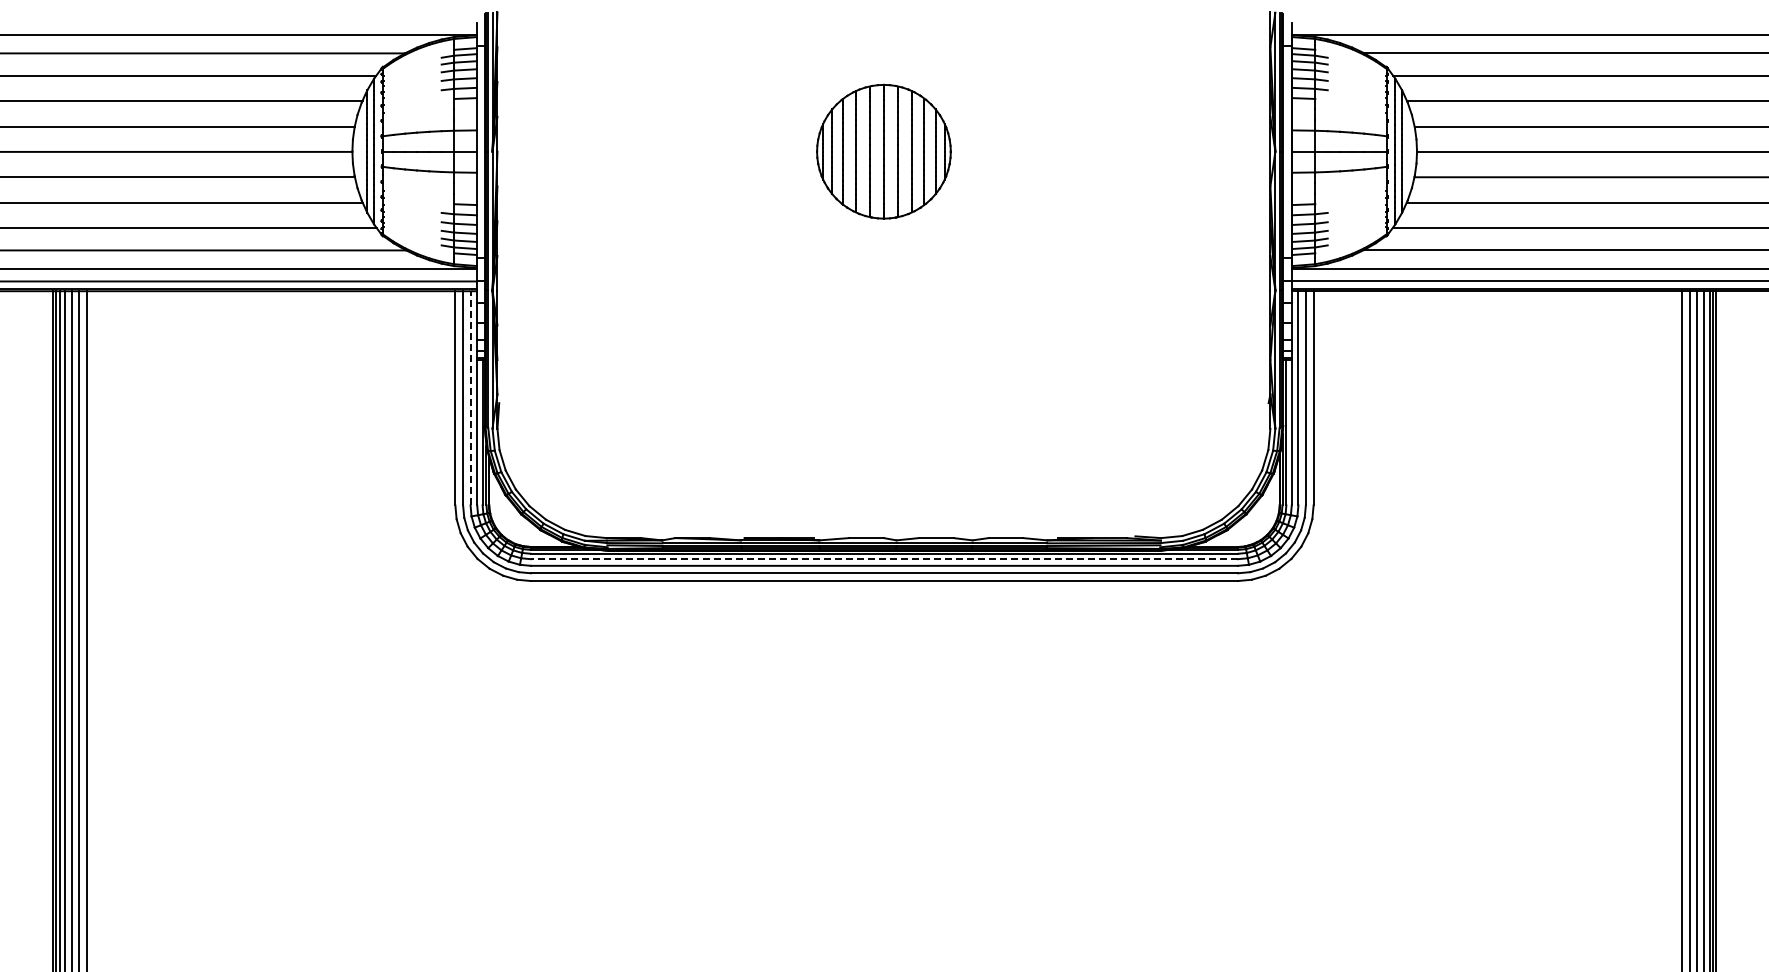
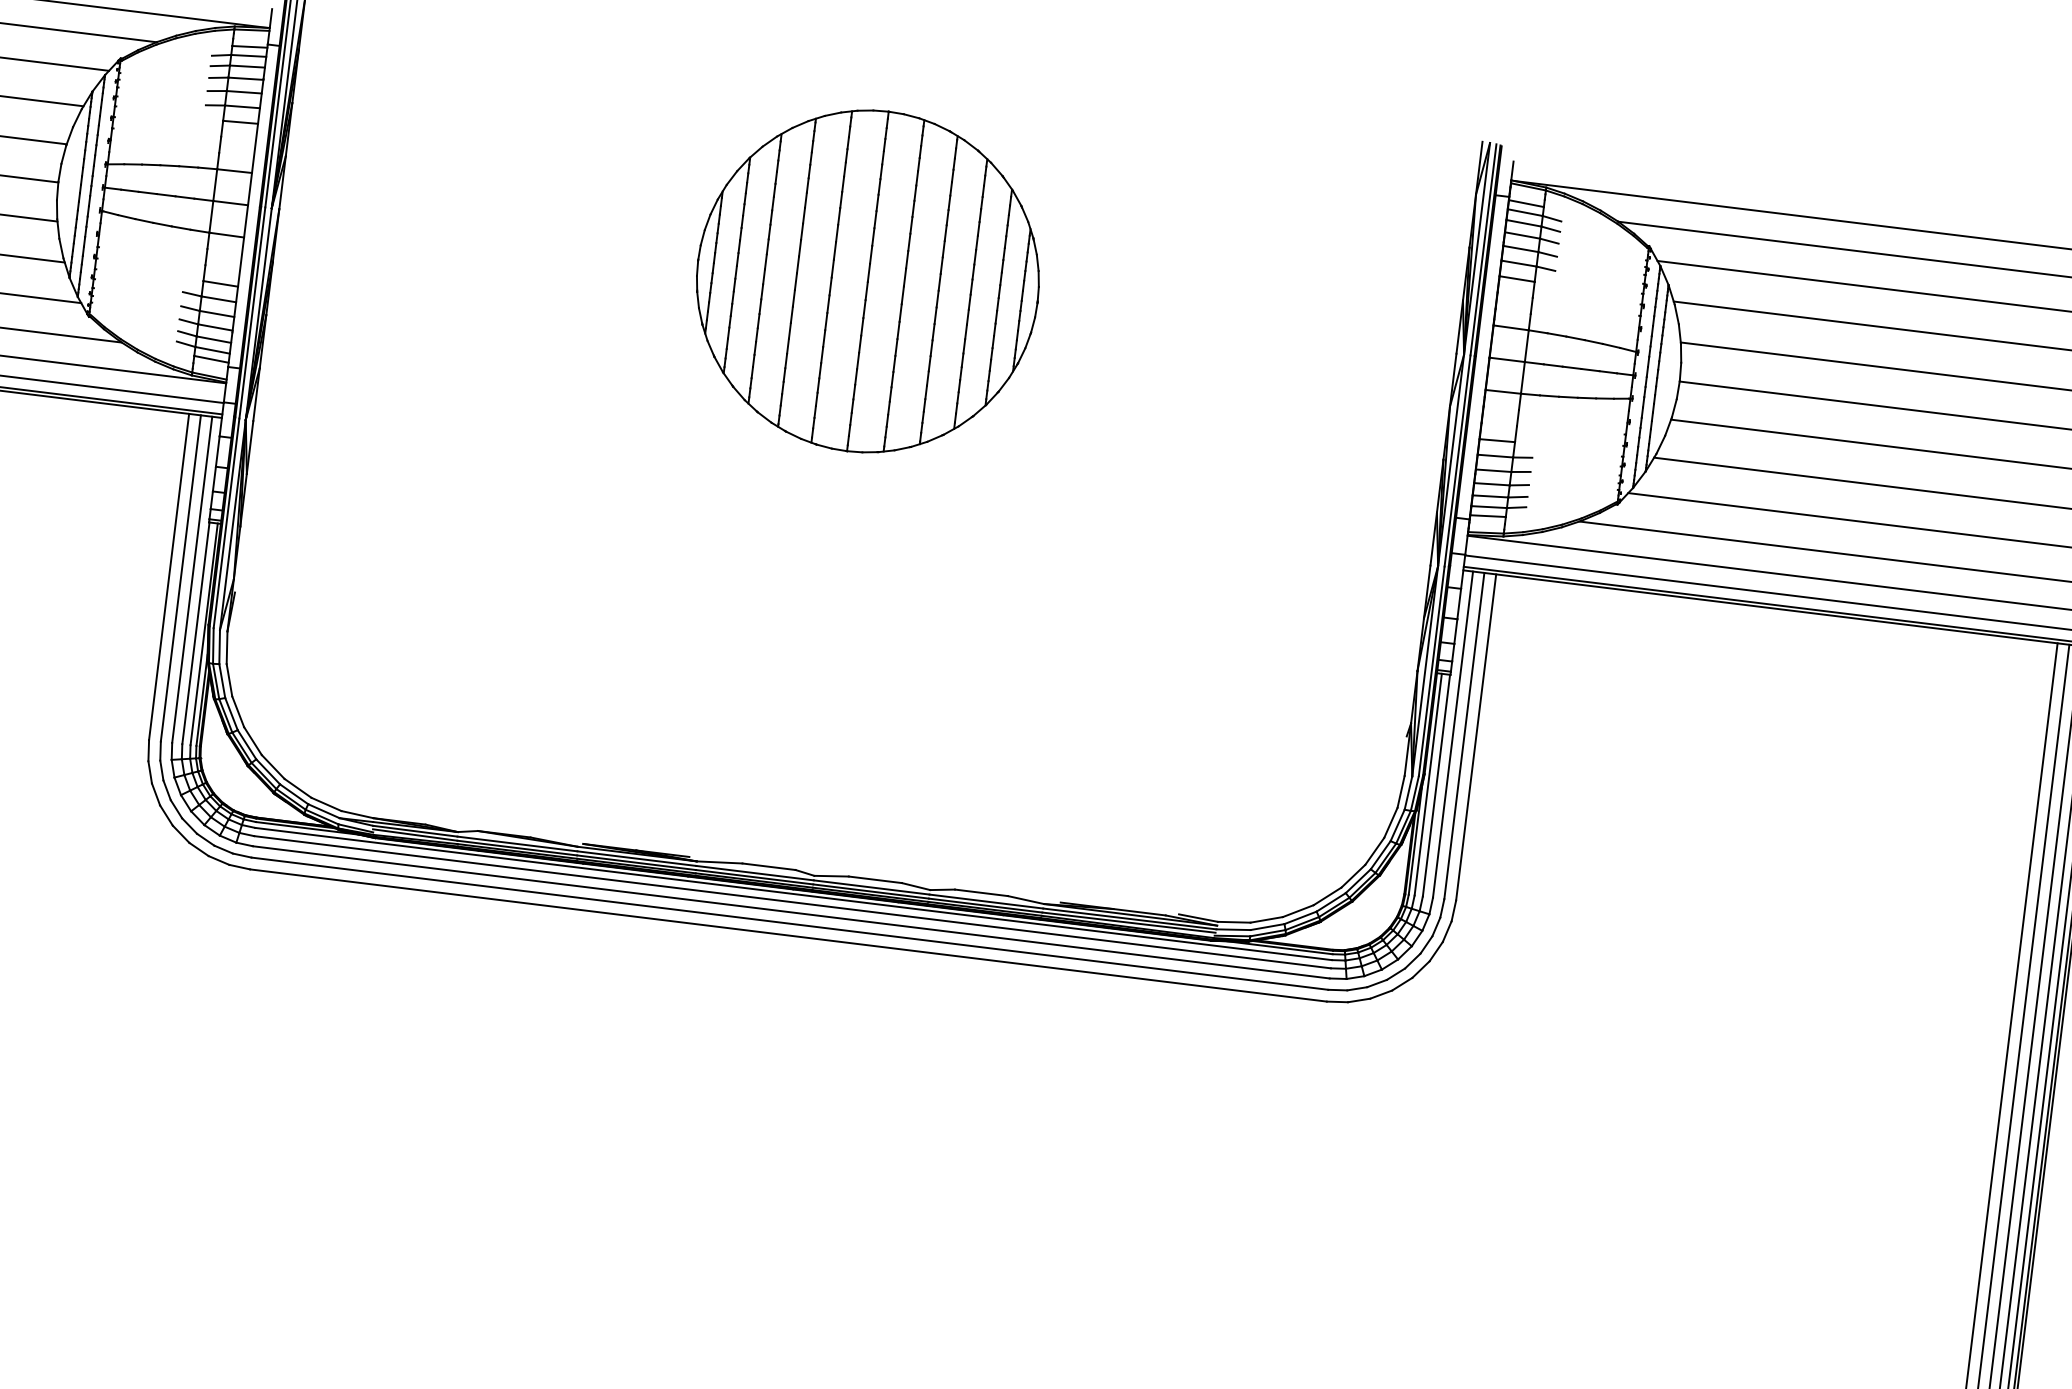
part: (883, 151) -> (867, 281), size x1.67
line: (470, 397) -> (192, 578), dashed -> solid
line: (884, 559) -> (792, 902), dashed -> solid

